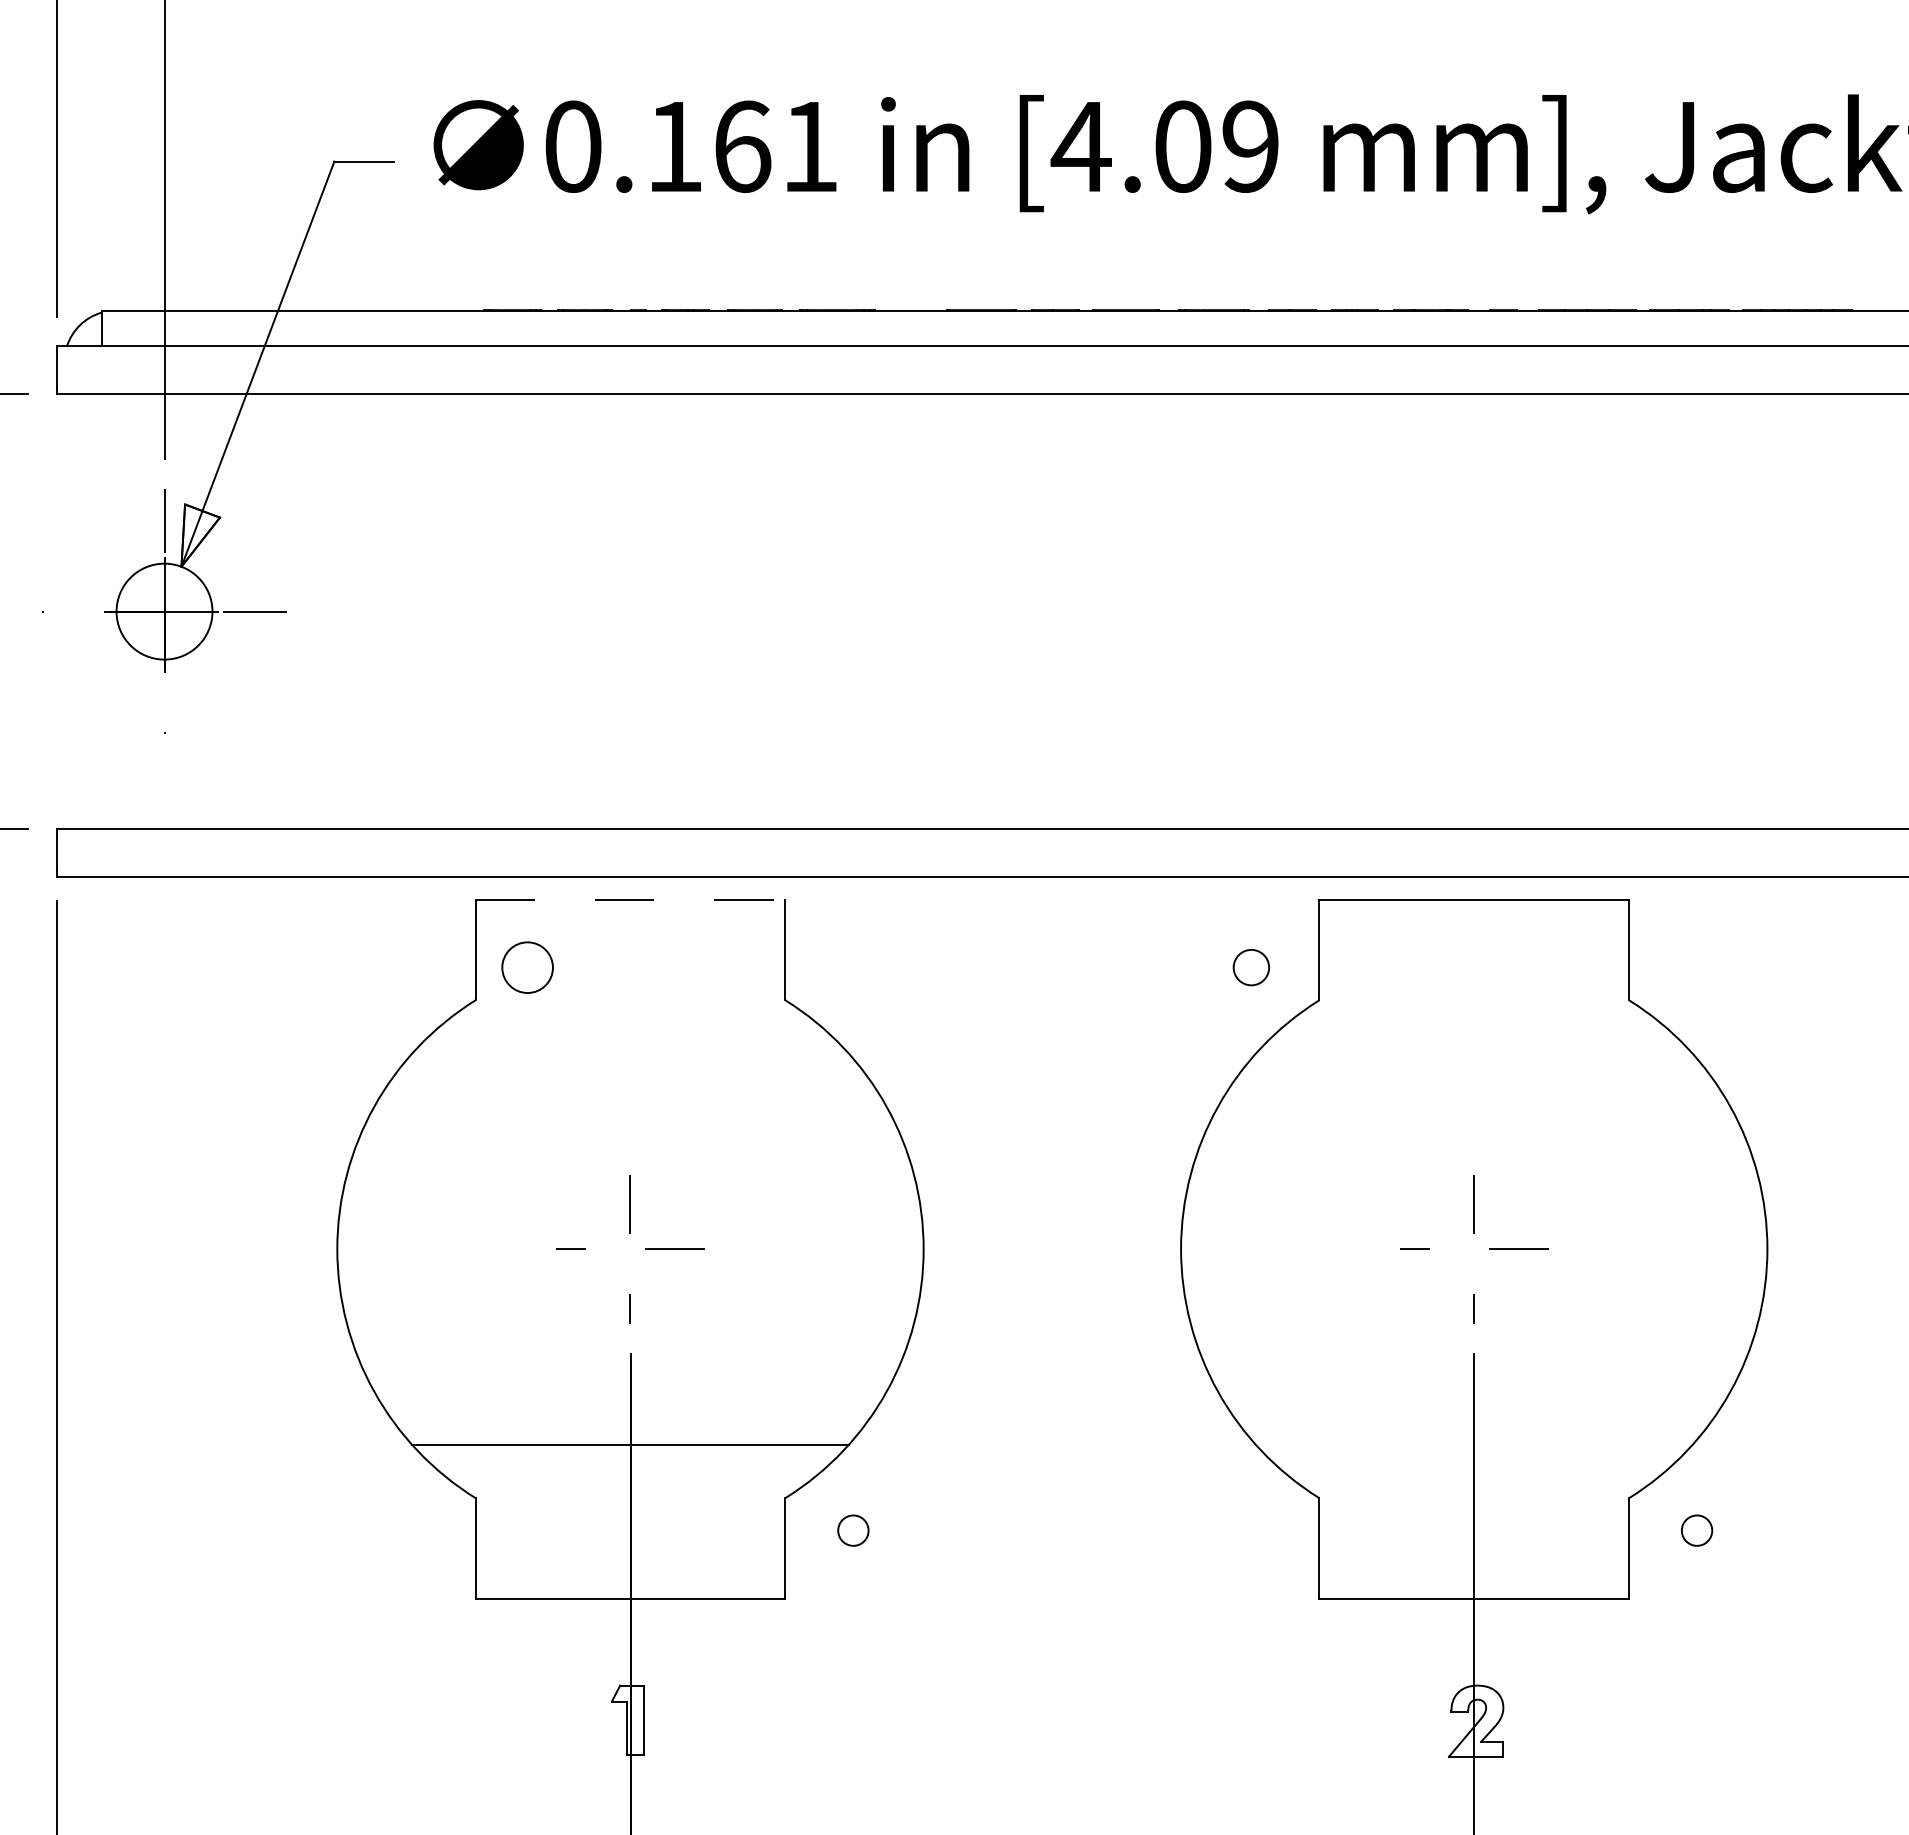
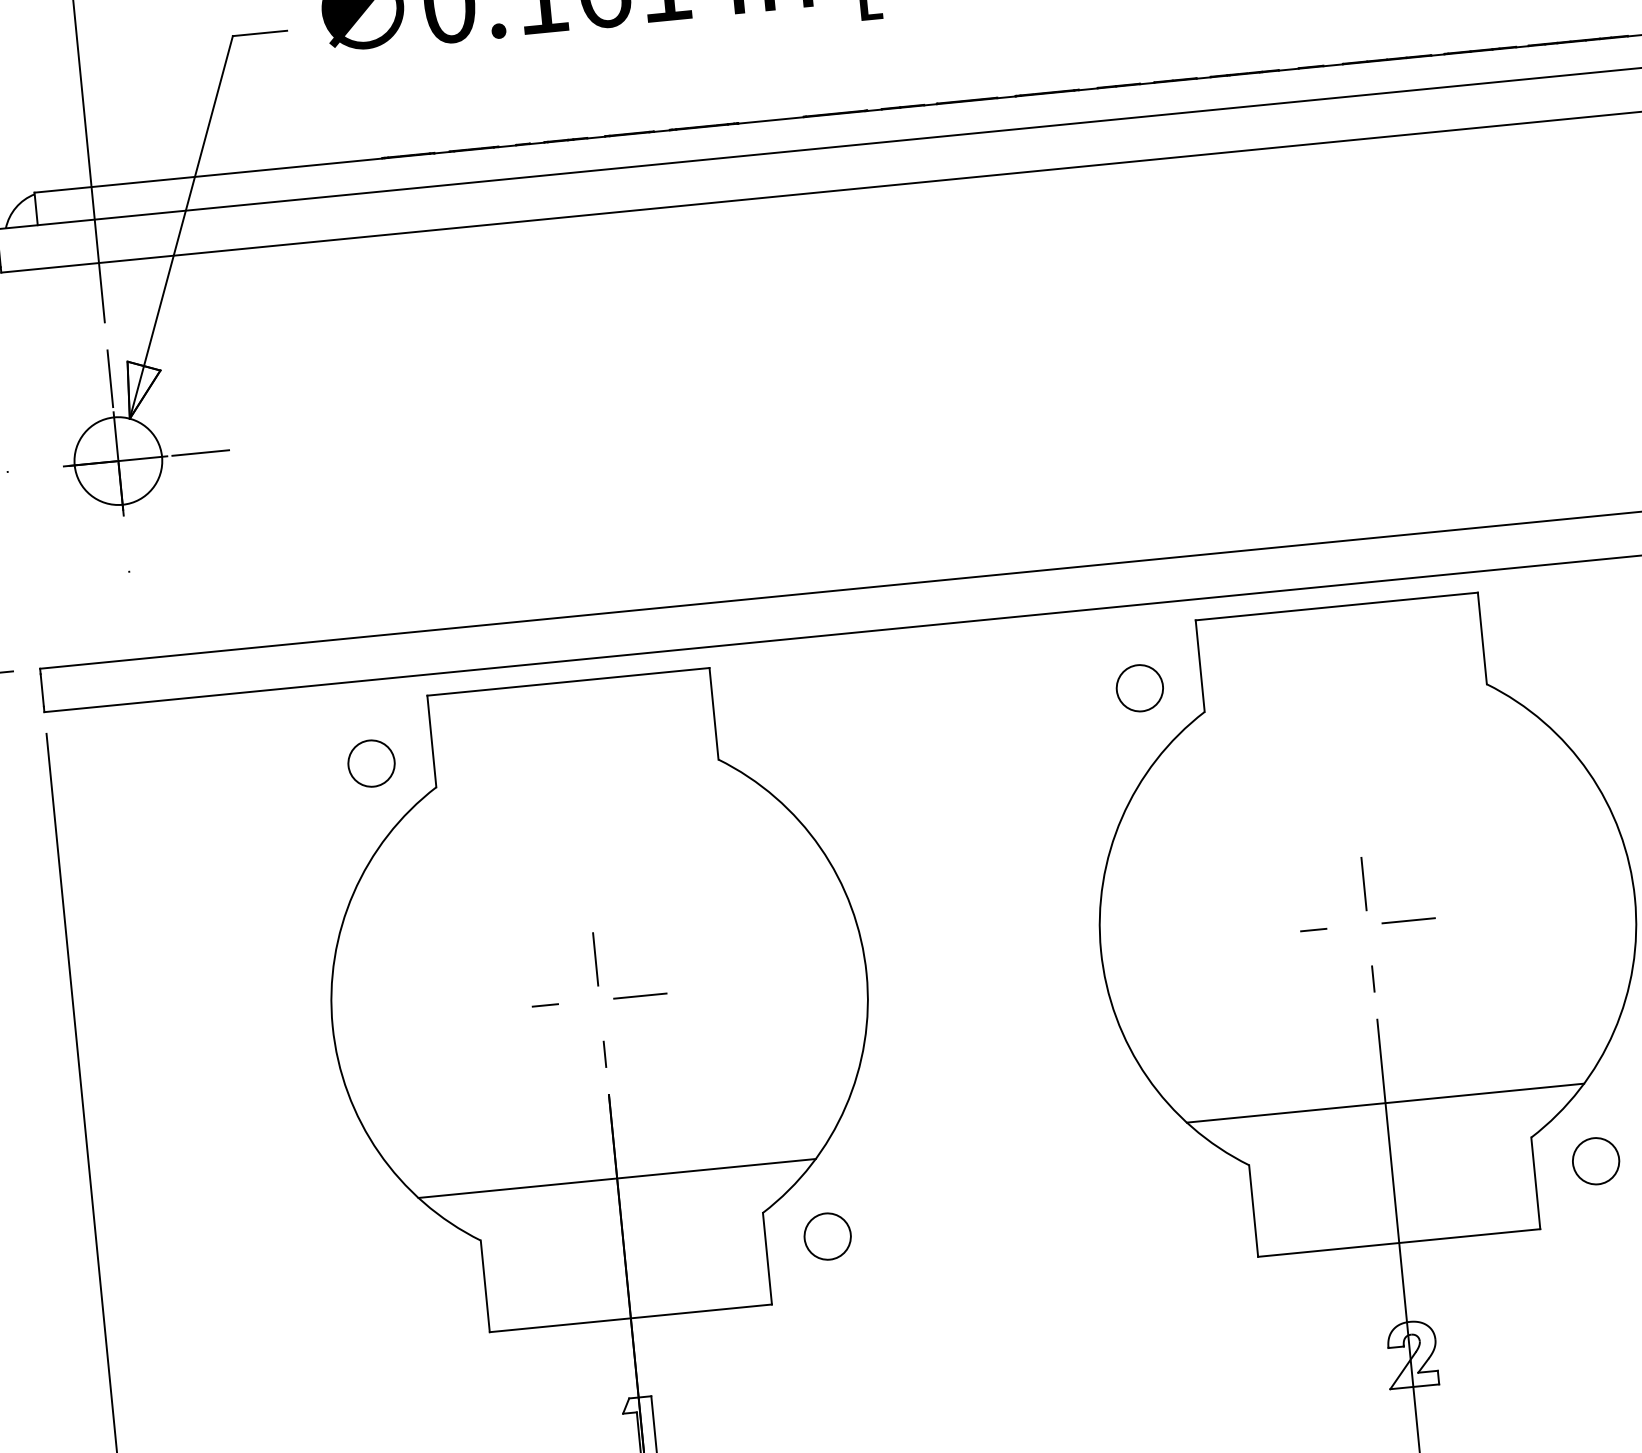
line: (630, 899) -> (568, 681), dashed -> solid
circle: (527, 967) -> (371, 763), moved
circle: (1251, 967) -> (1140, 688), size x1.43
line: (1474, 1445) -> (1385, 1103), added
circle: (853, 1530) -> (827, 1236), size x1.67
circle: (1696, 1530) -> (1595, 1161), size x1.67

